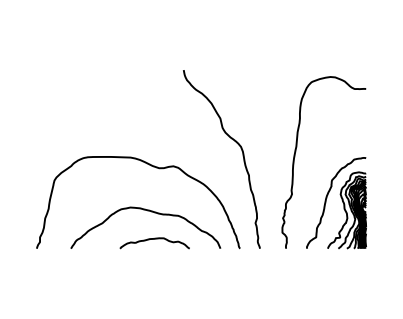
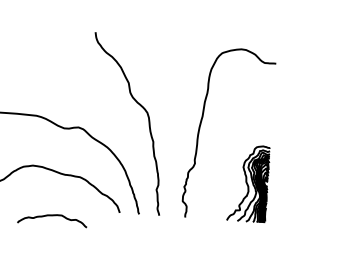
curve: (327, 198) -> (230, 170), removed
curve: (154, 239) -> (52, 216), moved

